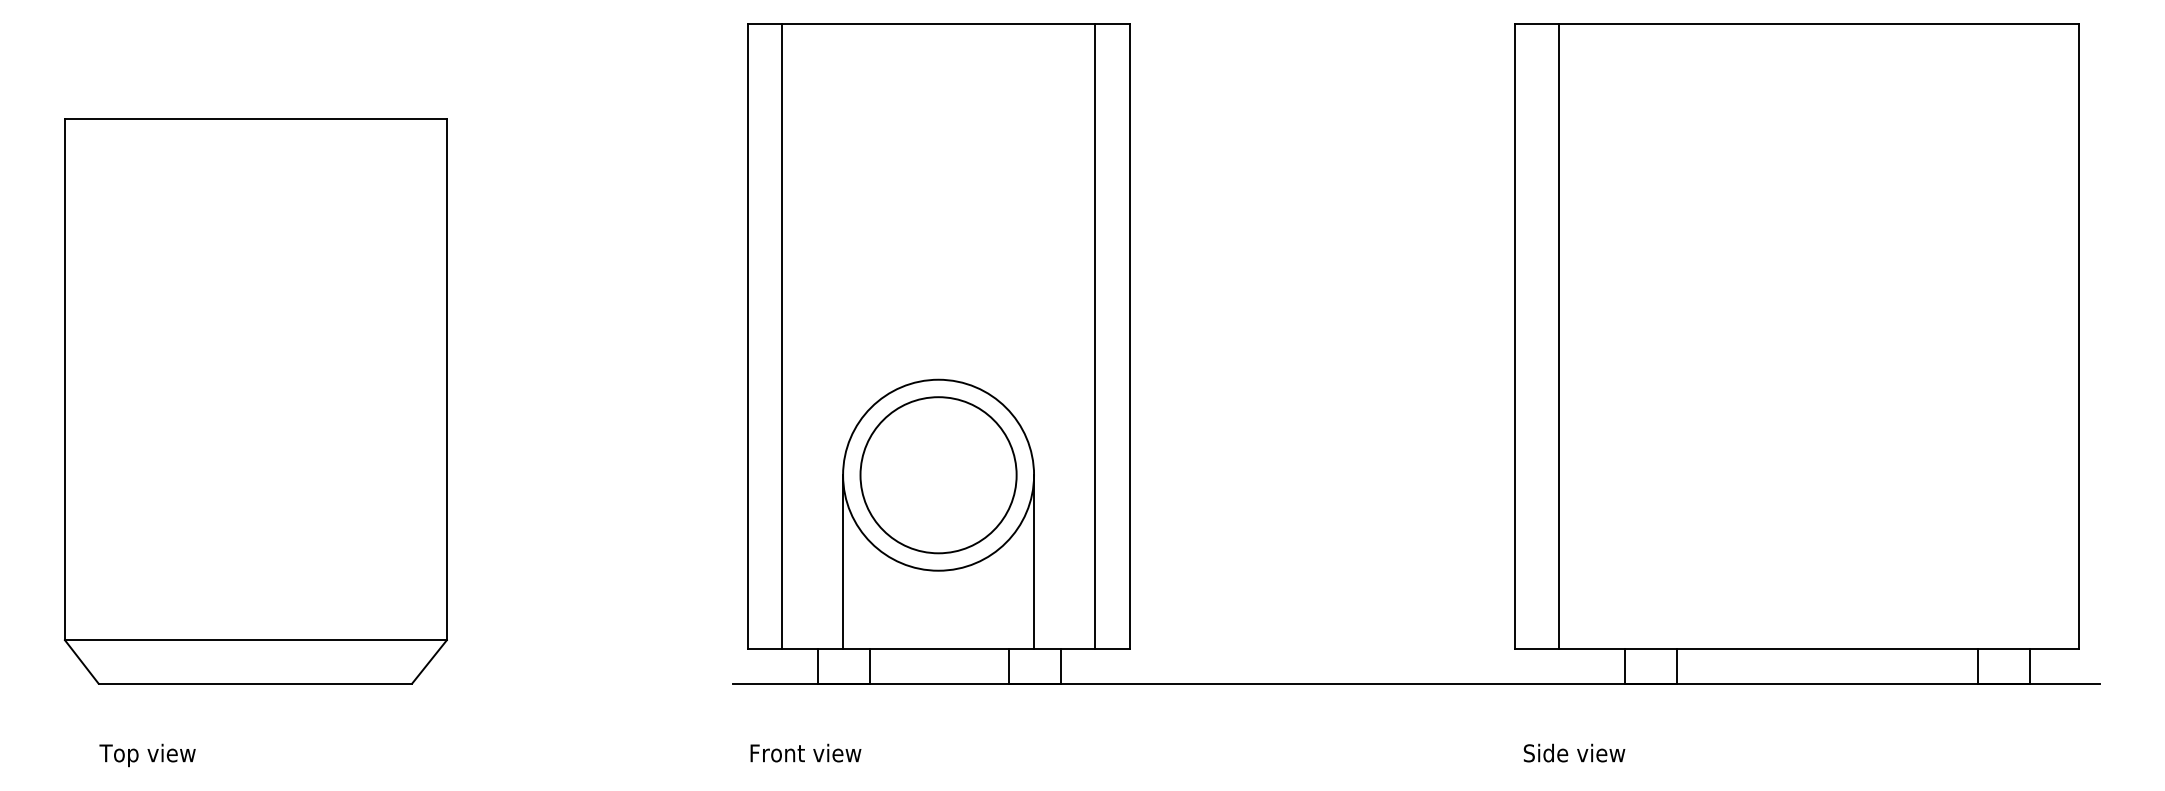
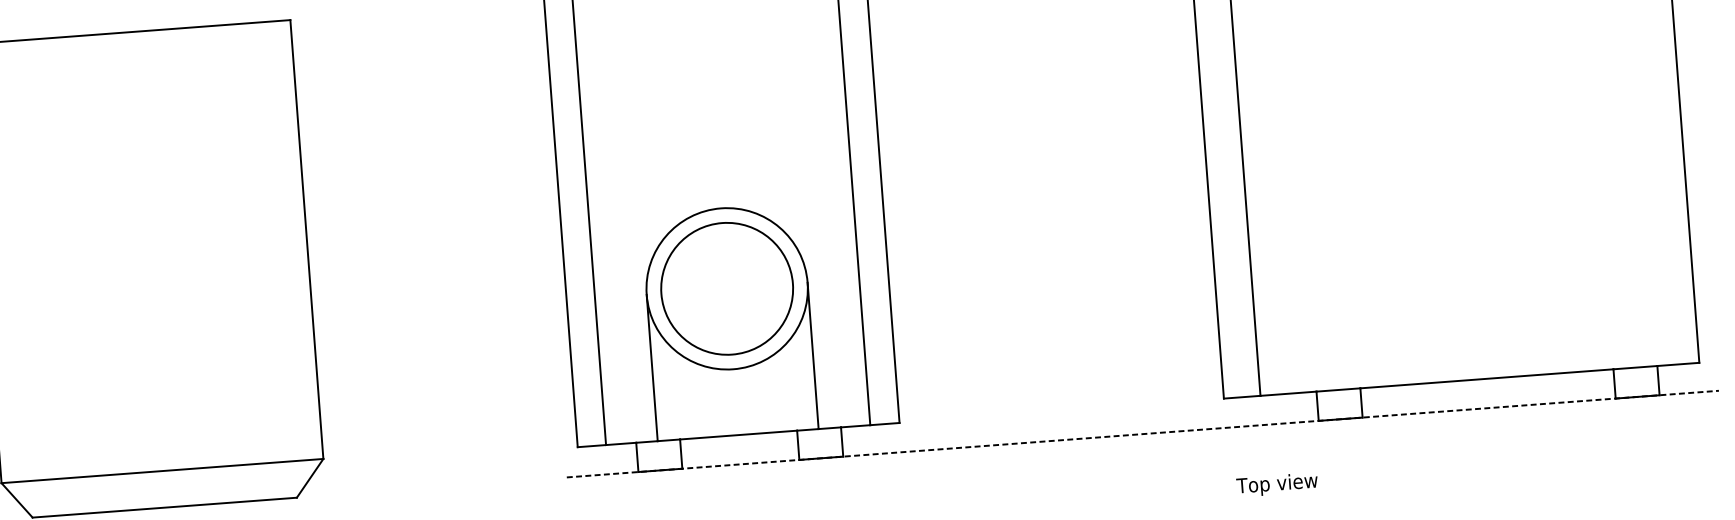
line: (1416, 683) -> (1143, 434), solid -> dashed
text: (1573, 755) -> (1279, 484), Side view -> Top view

